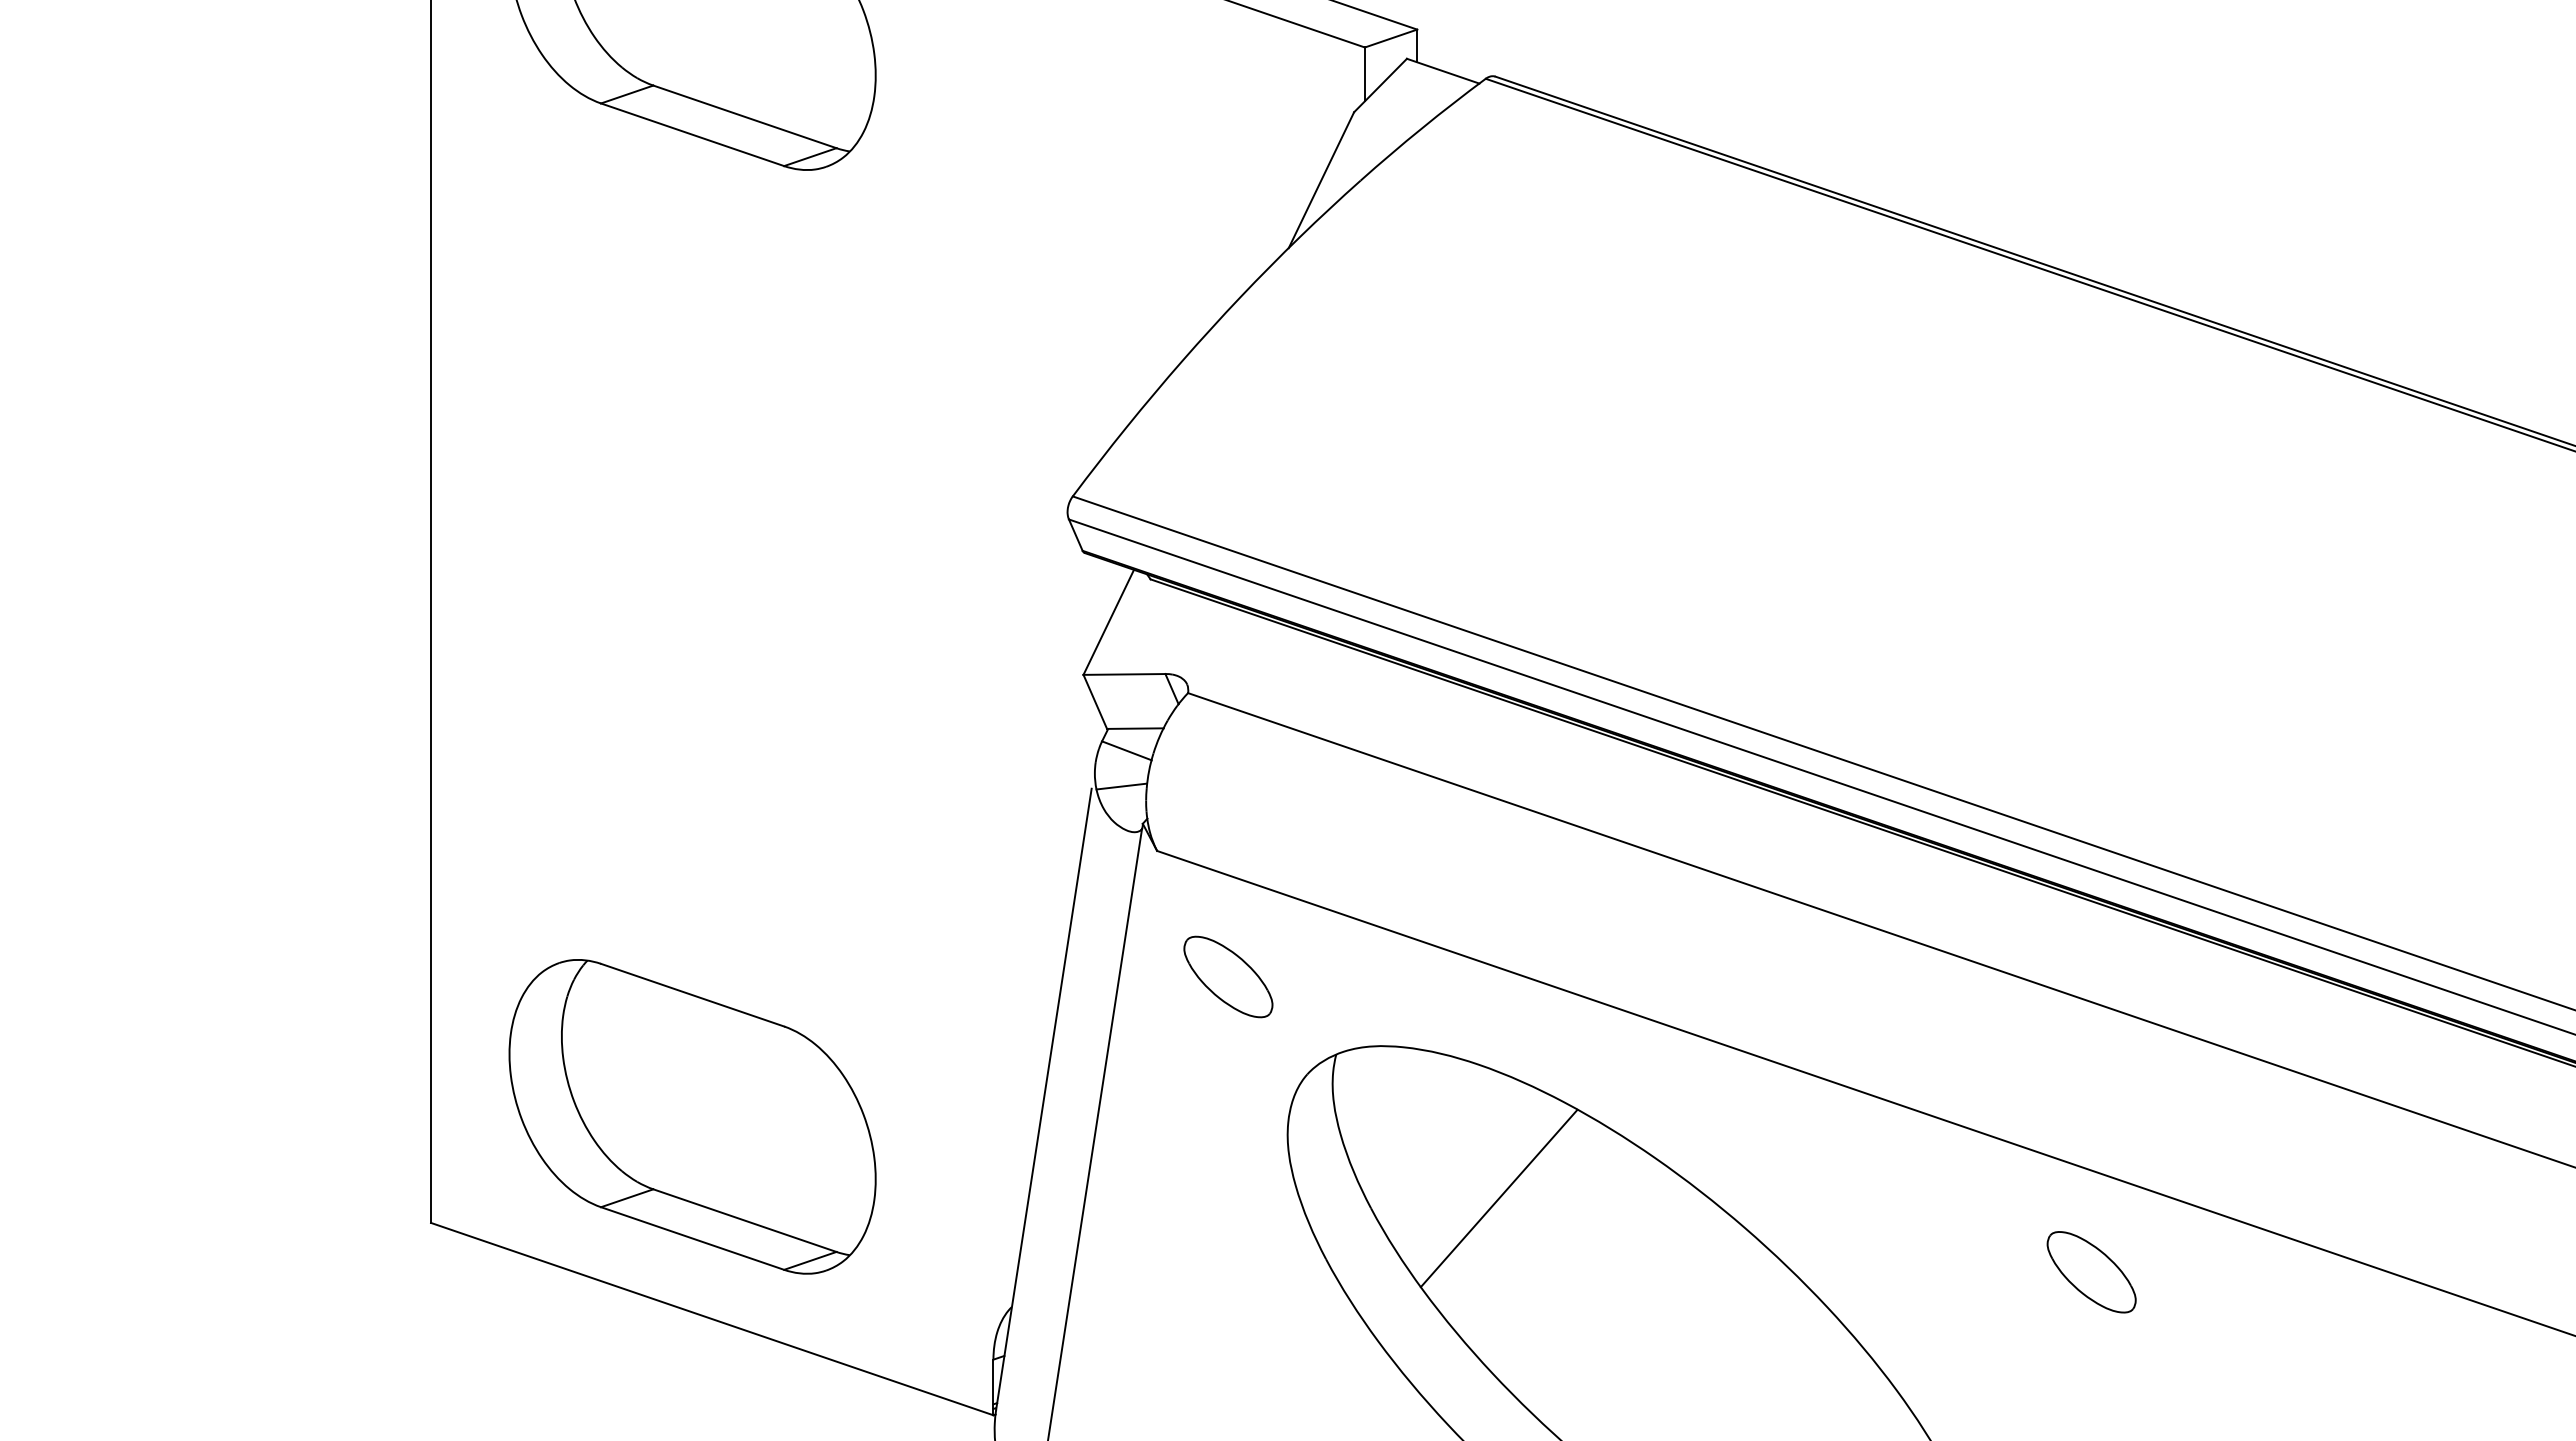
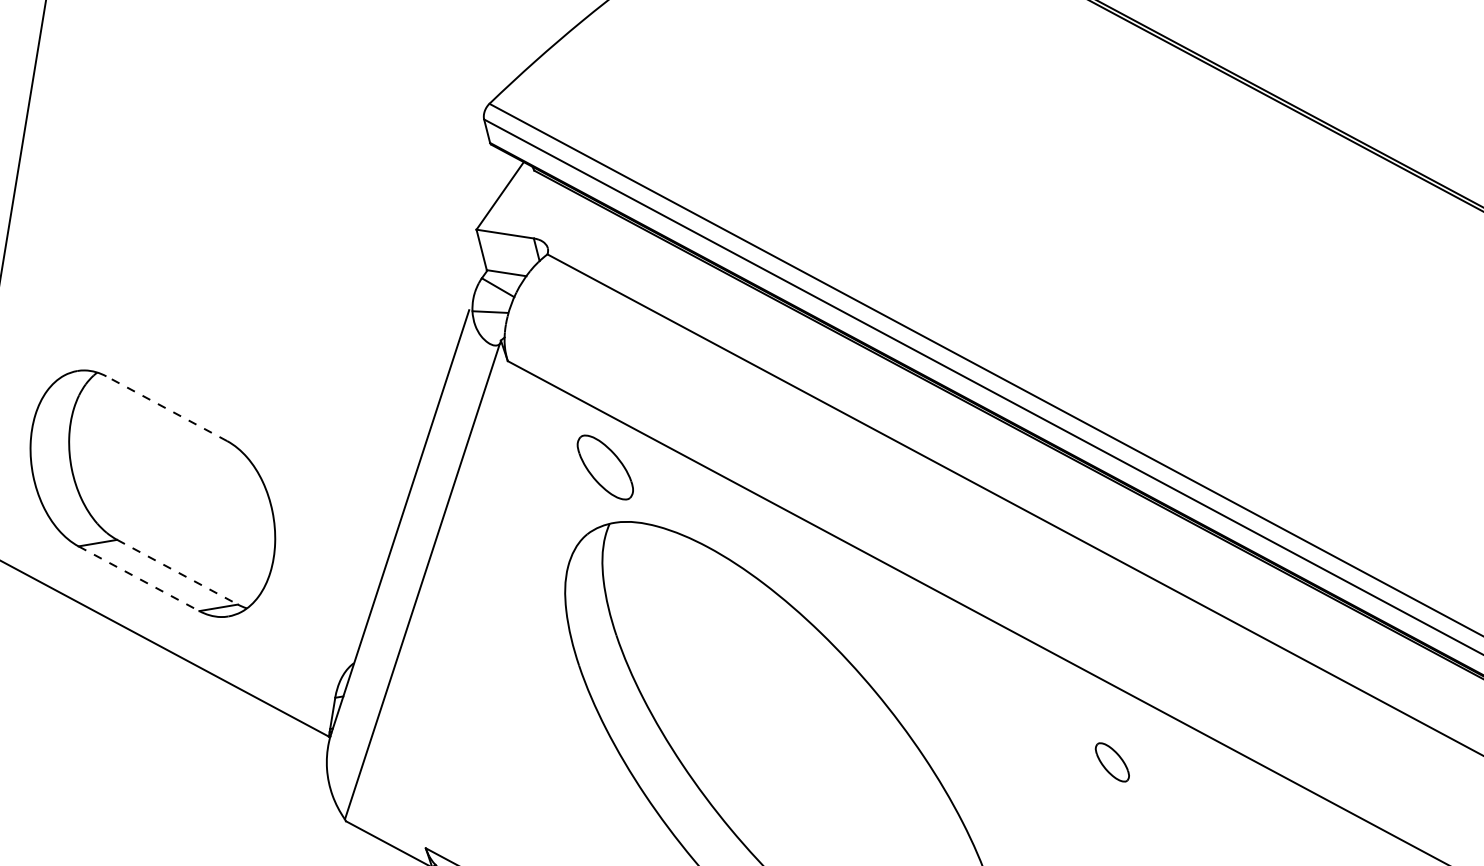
part: (1228, 976) -> (605, 467), moved
line: (692, 995) -> (166, 408), solid -> dashed
line: (1498, 1198) -> (706, 642), removed
line: (744, 1220) -> (177, 572), solid -> dashed
line: (692, 1238) -> (138, 578), solid -> dashed
part: (2091, 1272) -> (1112, 762), size x0.6

